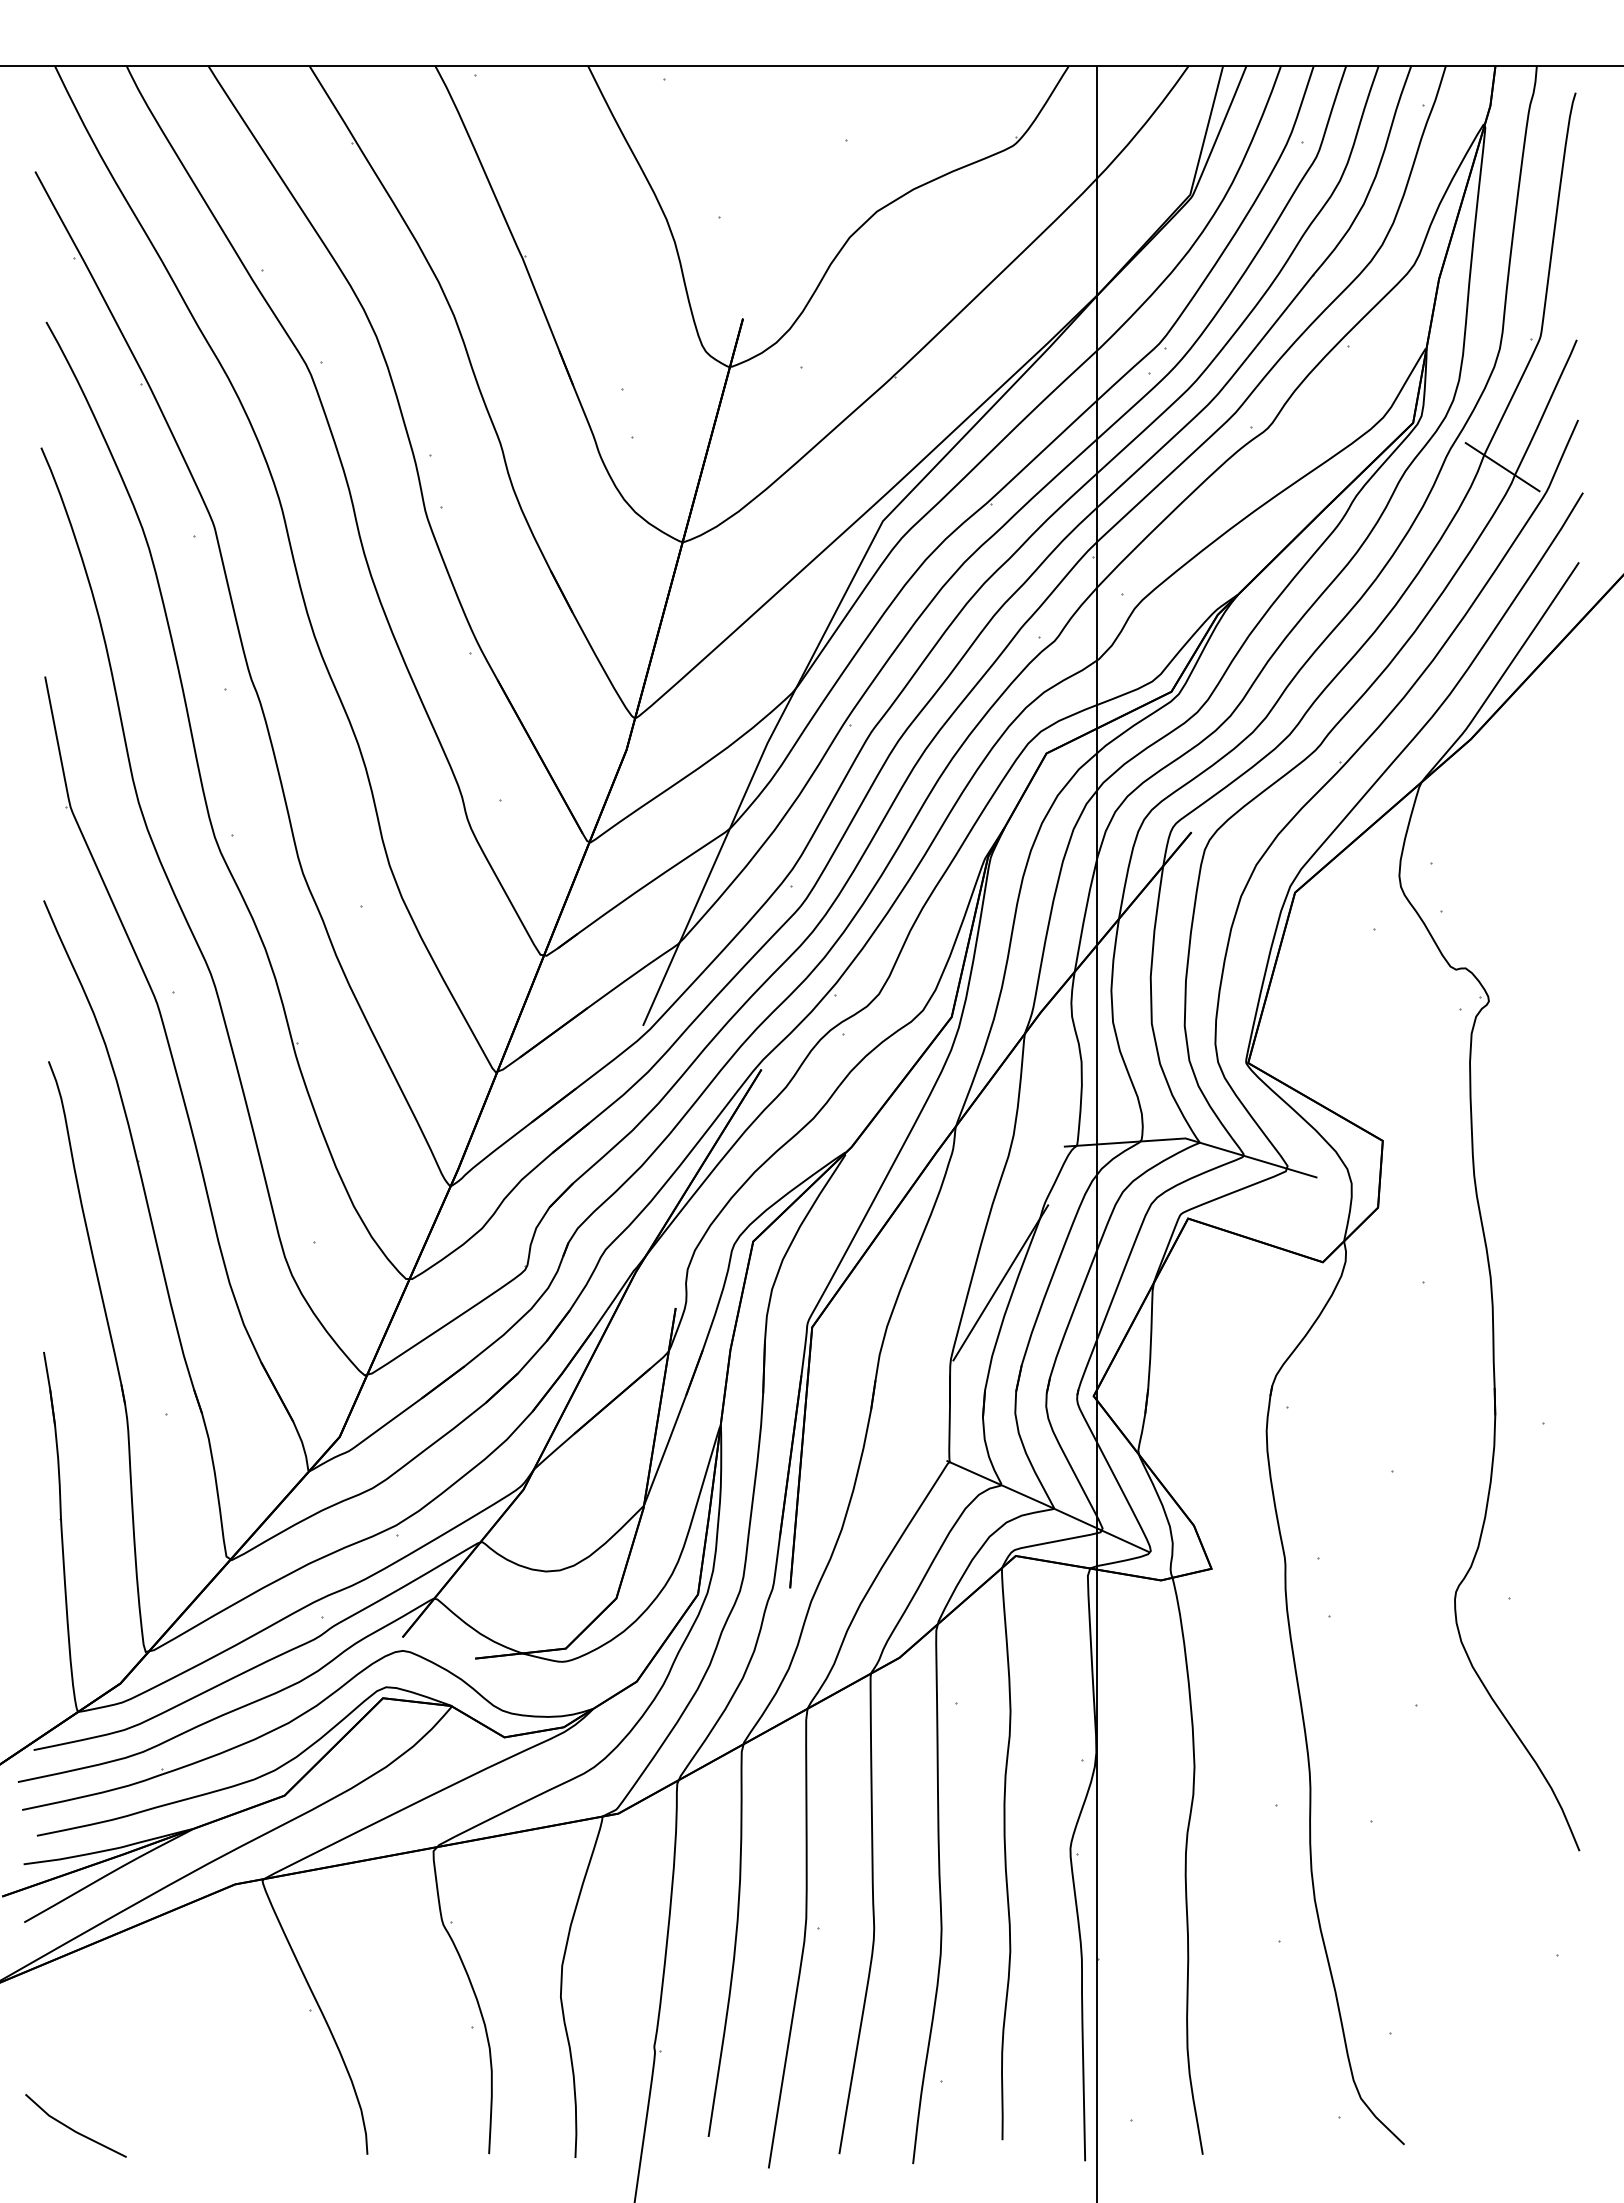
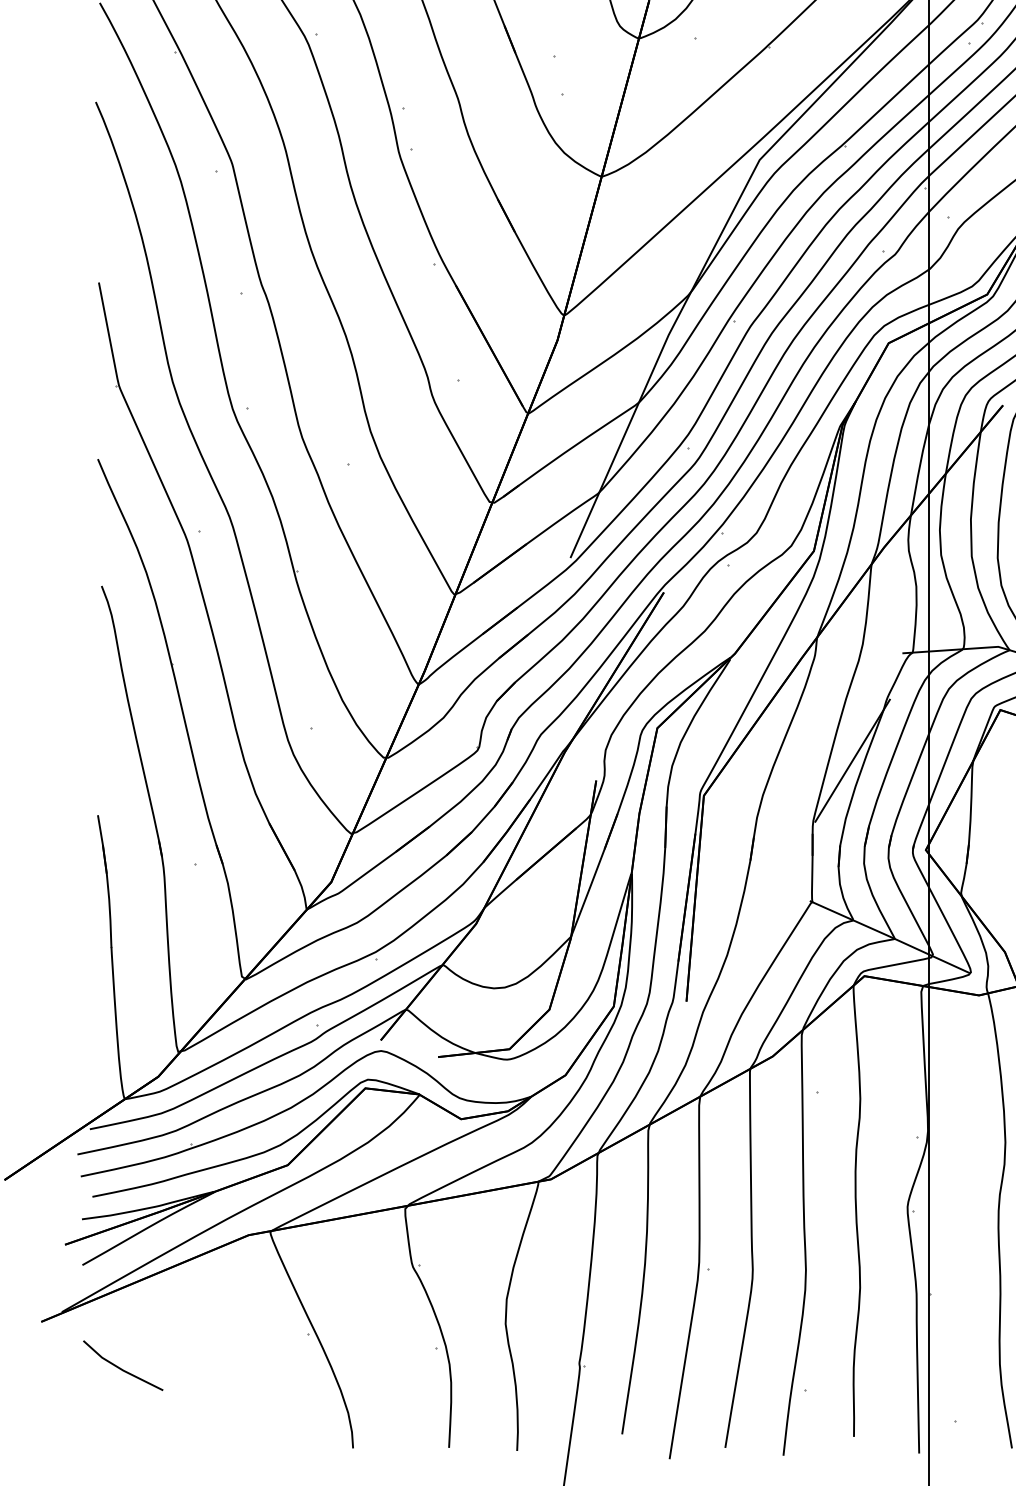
line: (72, 2128) -> (120, 1367), moved

